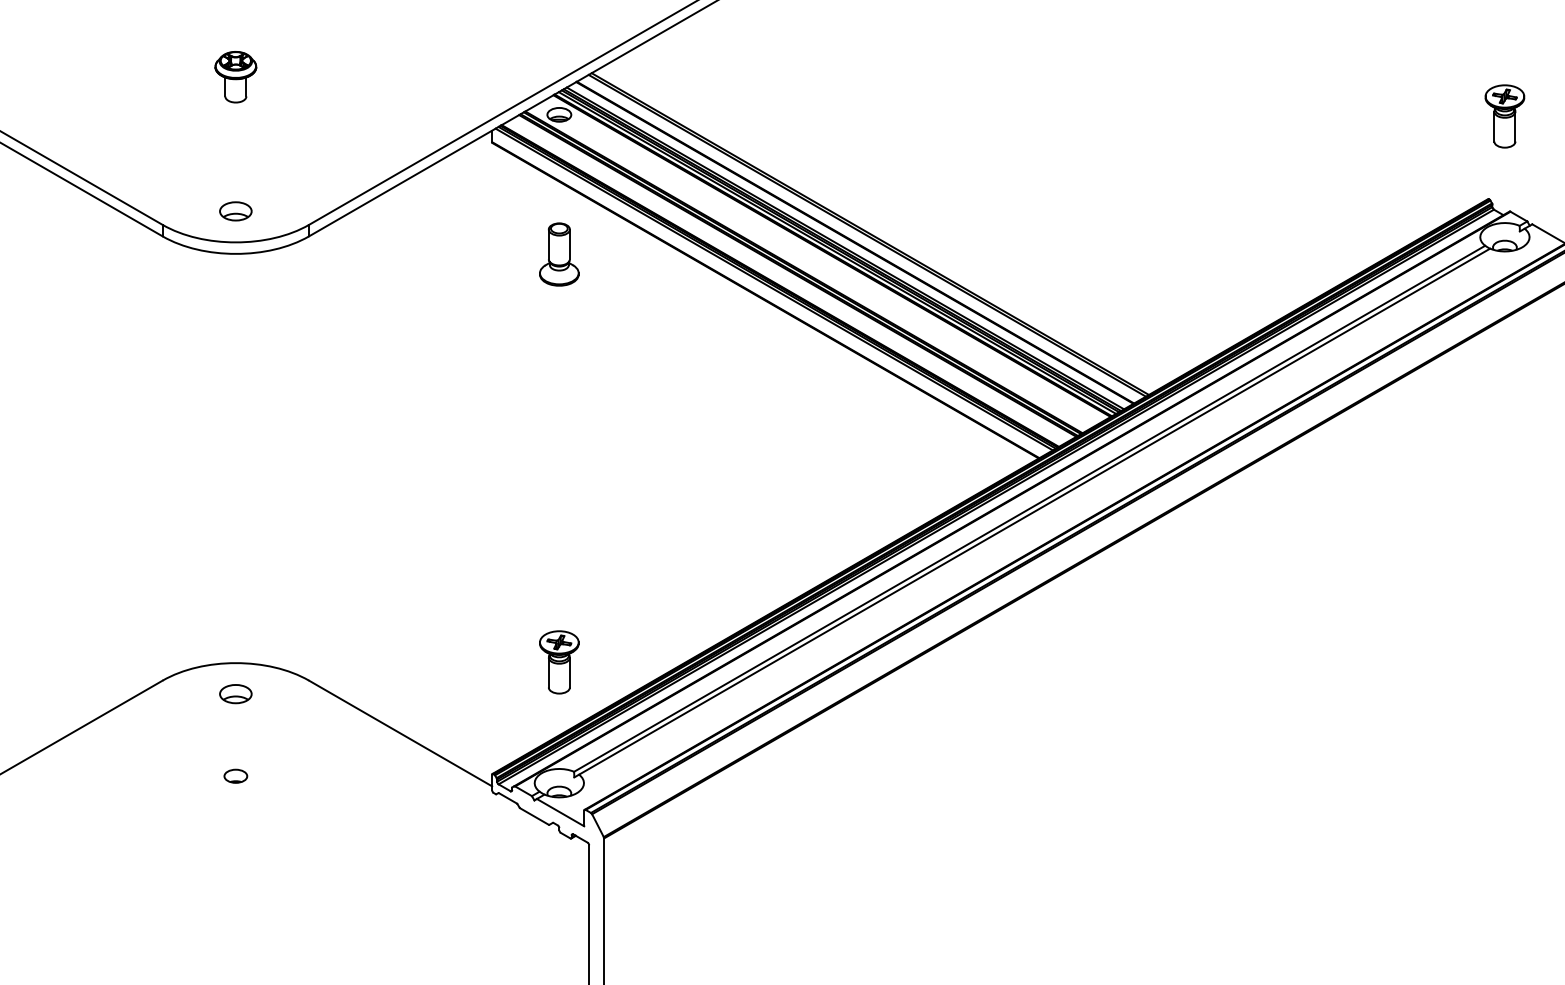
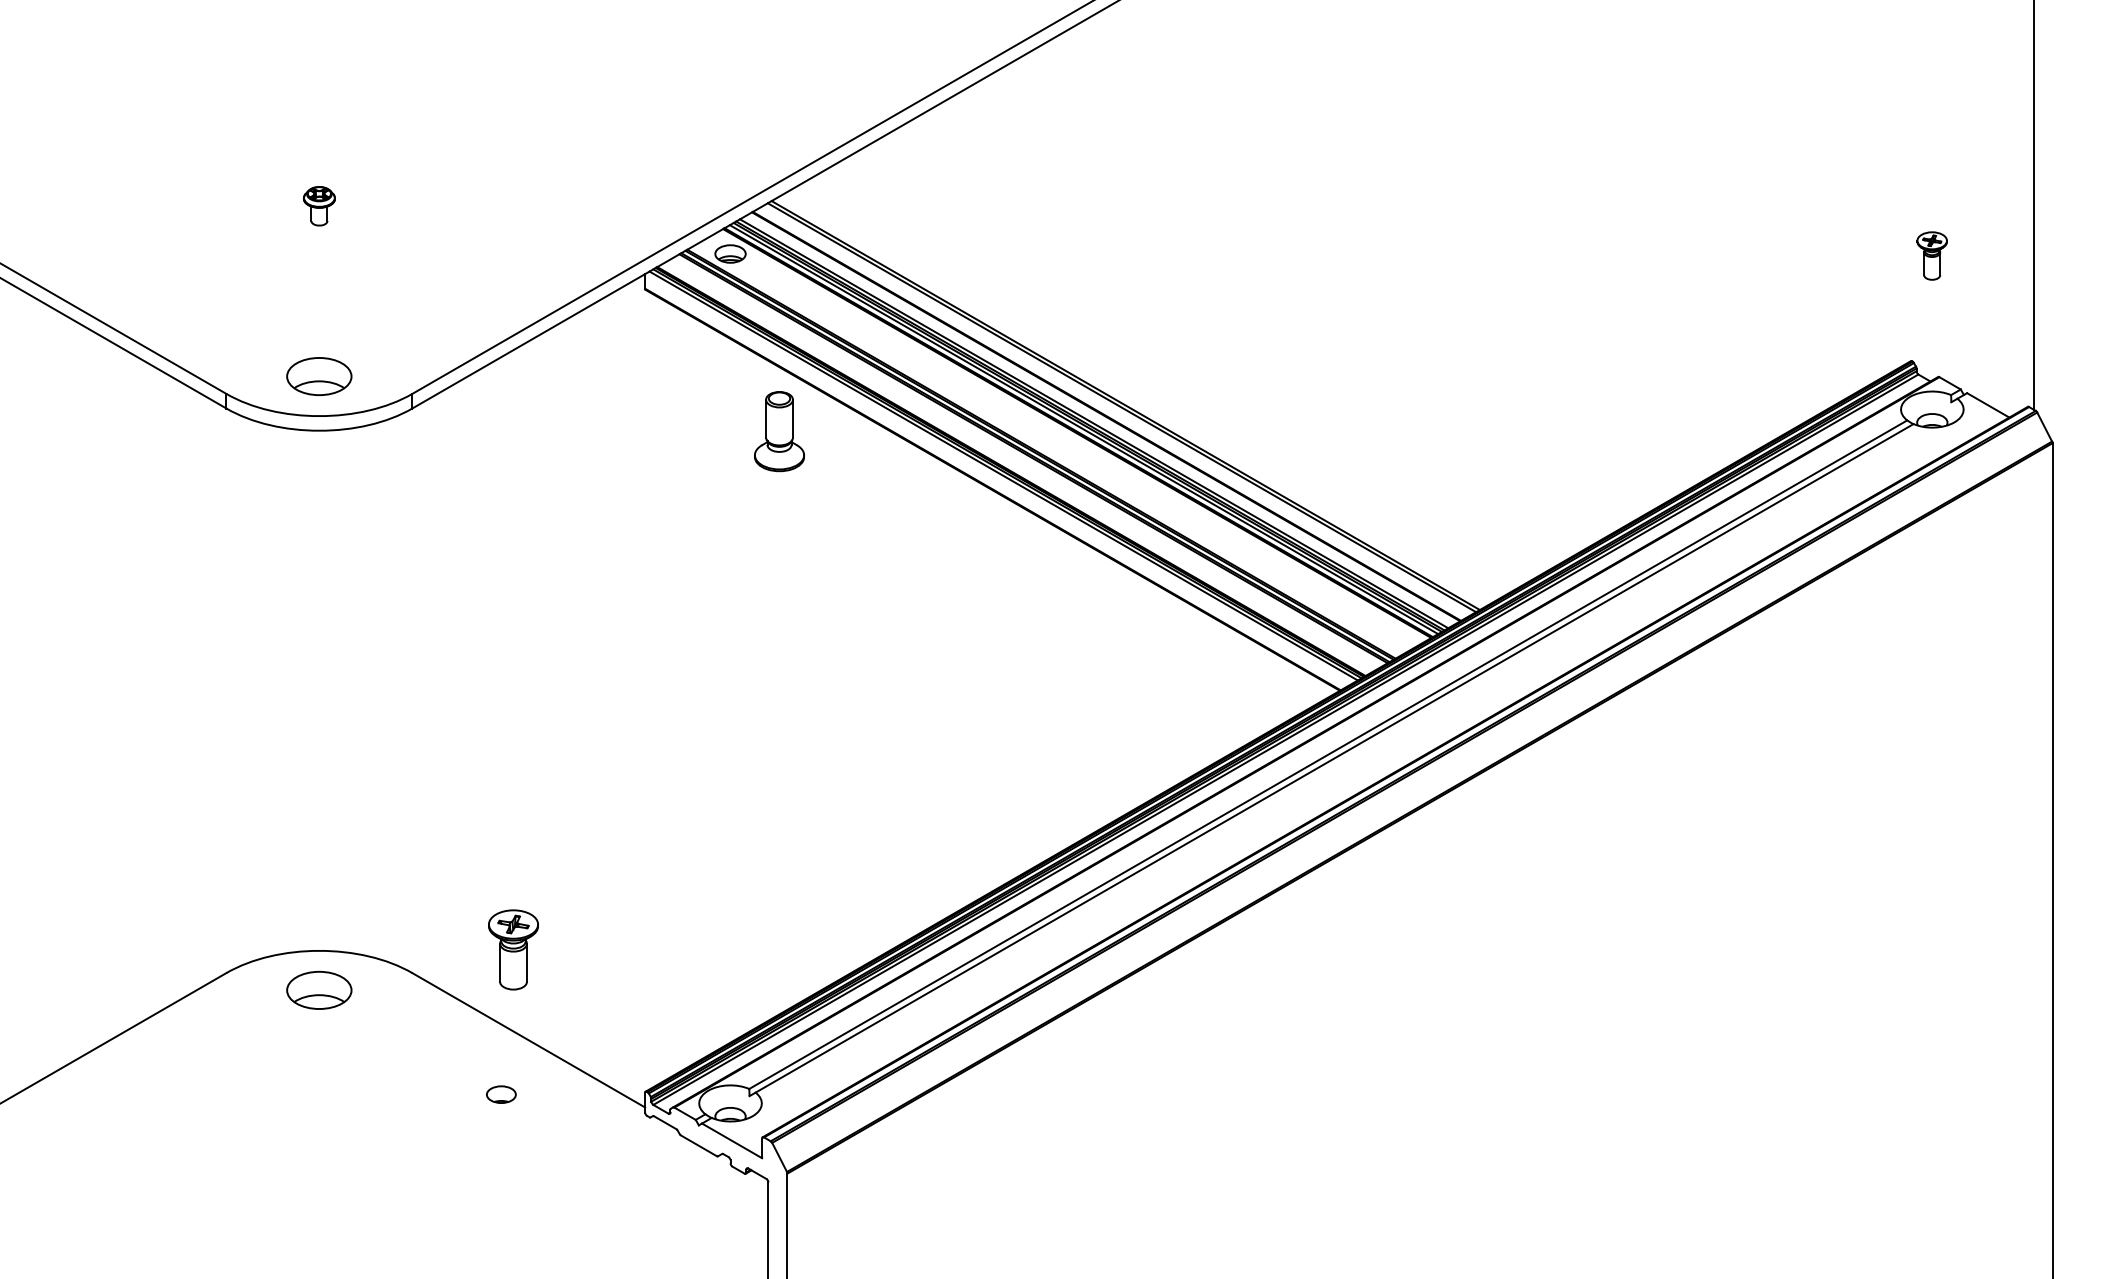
part: (235, 77) -> (319, 206), size x0.6
part: (1504, 116) -> (1931, 255), size x0.6
part: (235, 211) -> (319, 376), size x1.6
part: (559, 254) -> (779, 431), moved
part: (559, 662) -> (513, 949), moved
part: (235, 693) -> (319, 989), size x1.6
part: (235, 776) -> (501, 1094), moved

